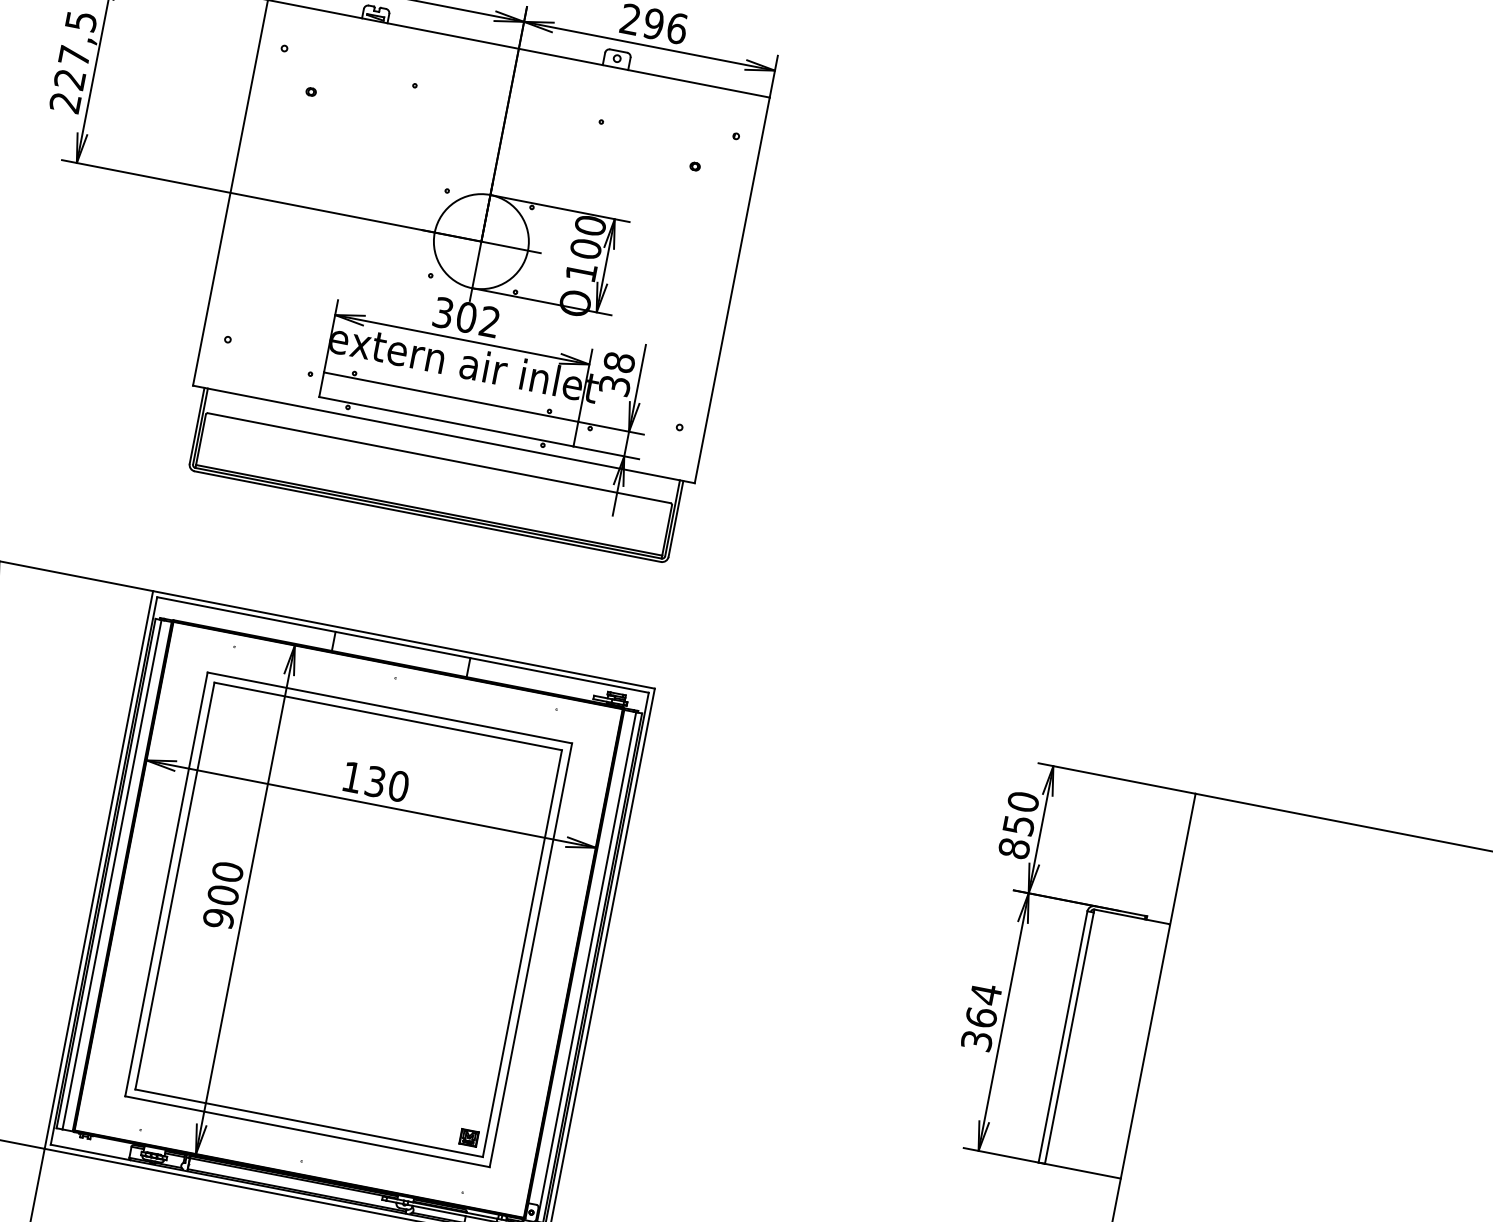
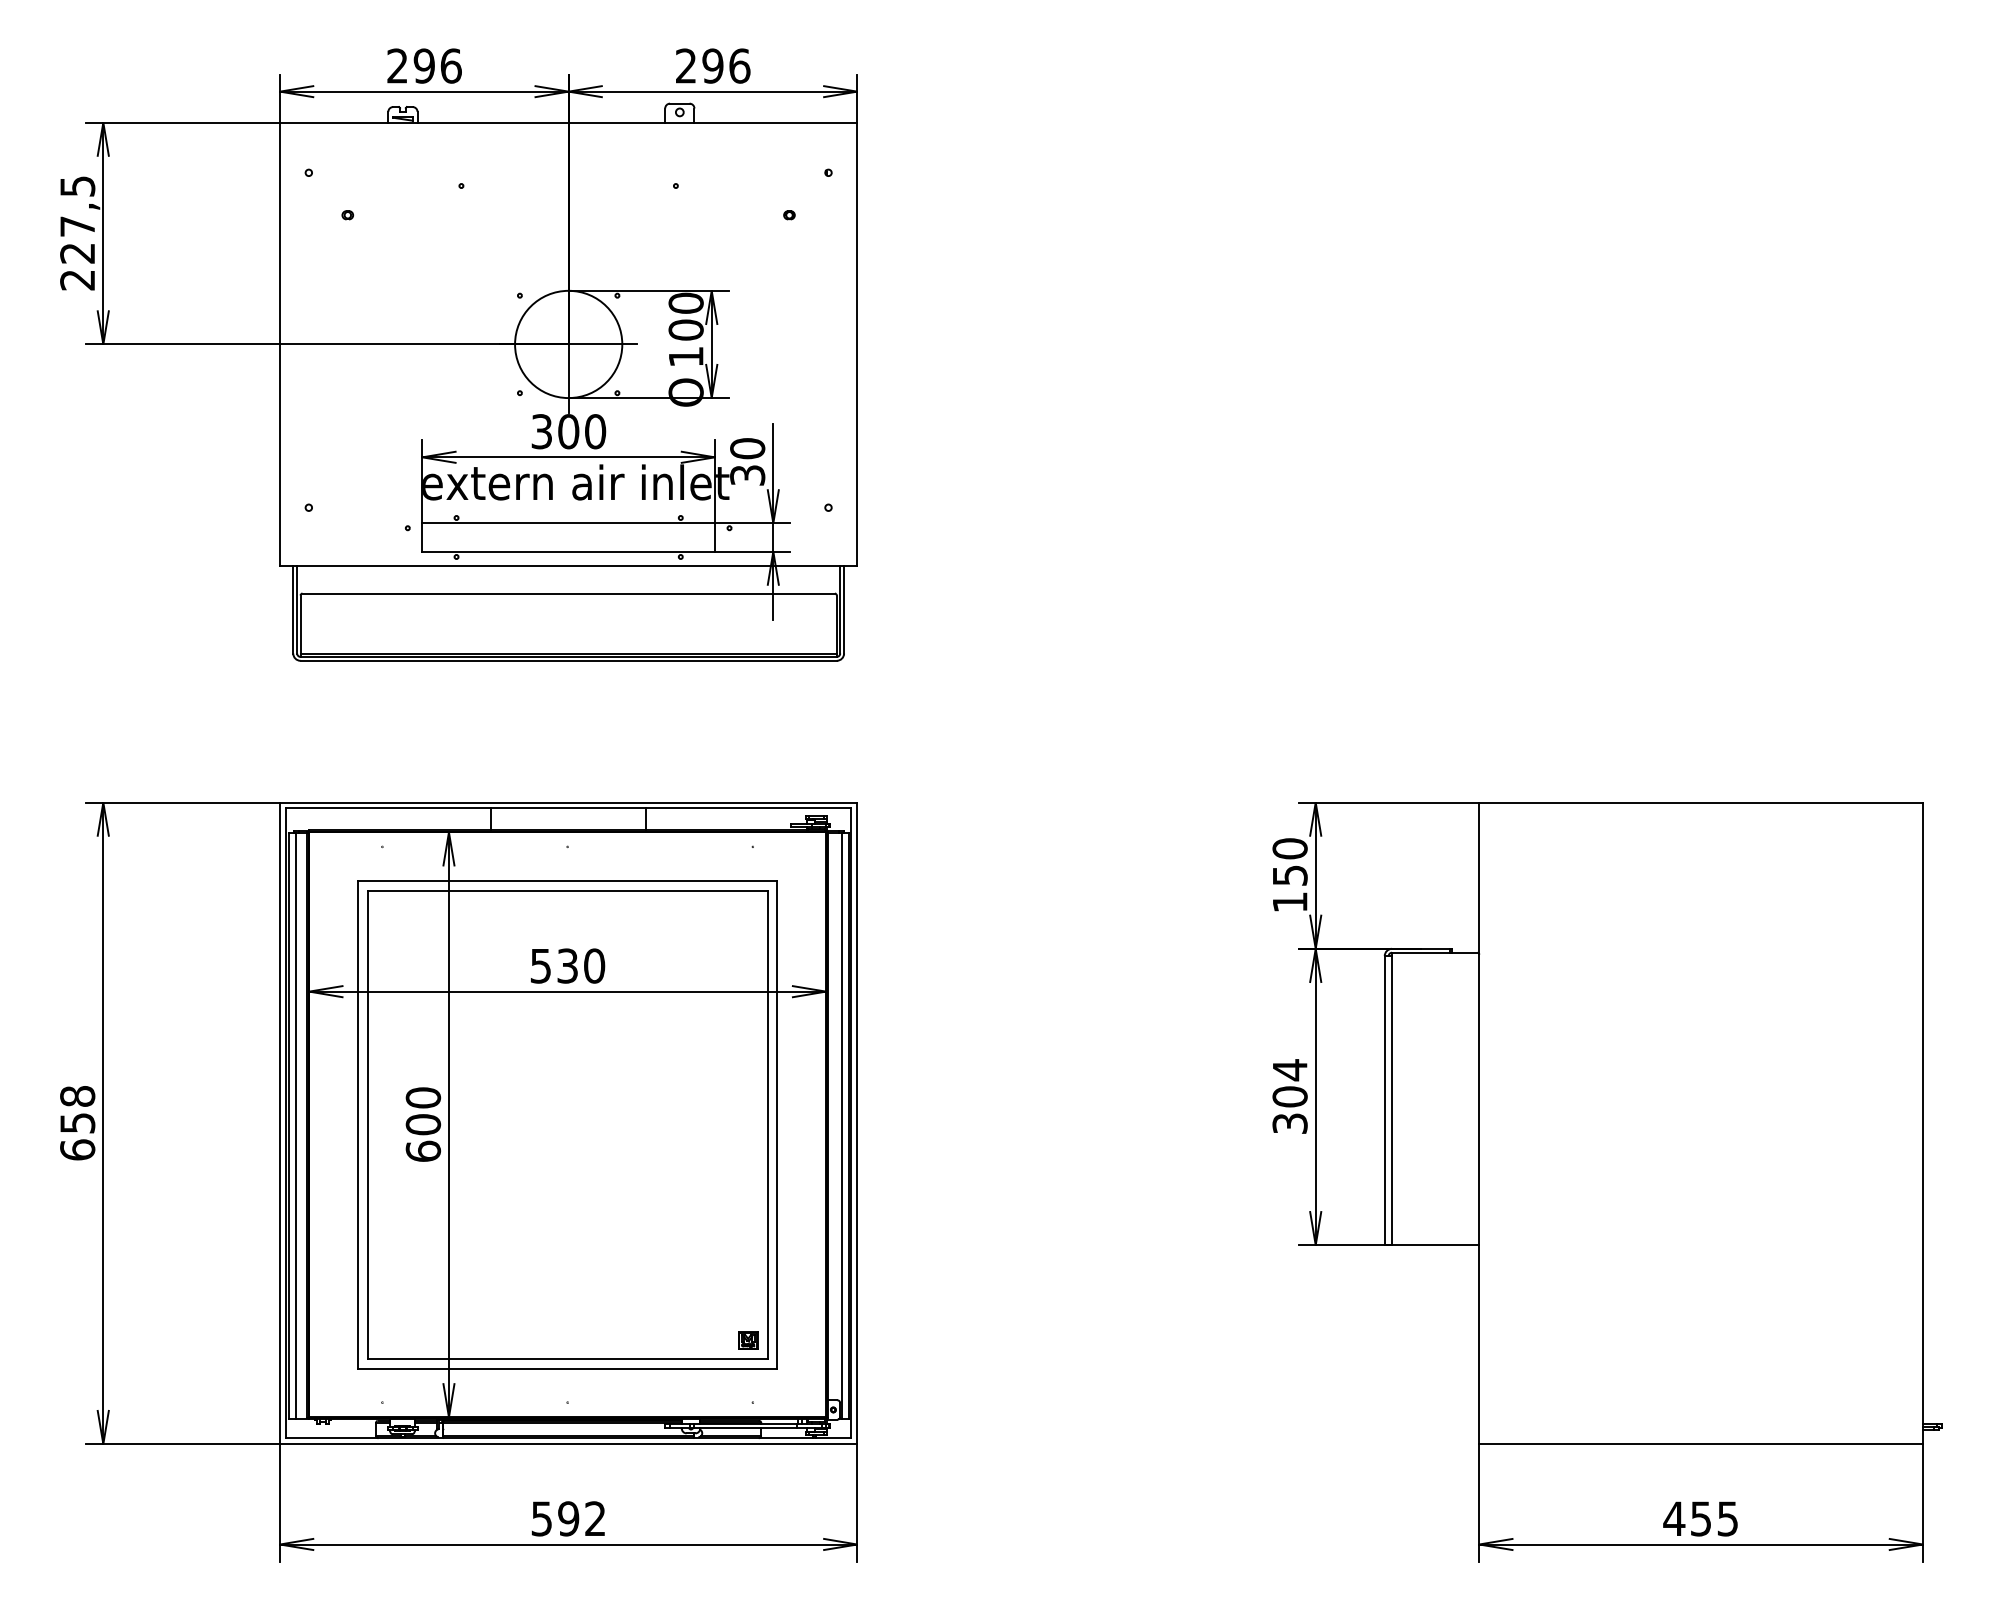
text: (489, 321) -> (595, 431), 302 -> 300
text: (619, 362) -> (747, 448), 38 -> 30
text: (351, 777) -> (540, 966), 130 -> 530
text: (1013, 847) -> (1289, 901), 850 -> 150
text: (218, 918) -> (423, 1151), 900 -> 600
text: (980, 1017) -> (1289, 1096), 364 -> 304

